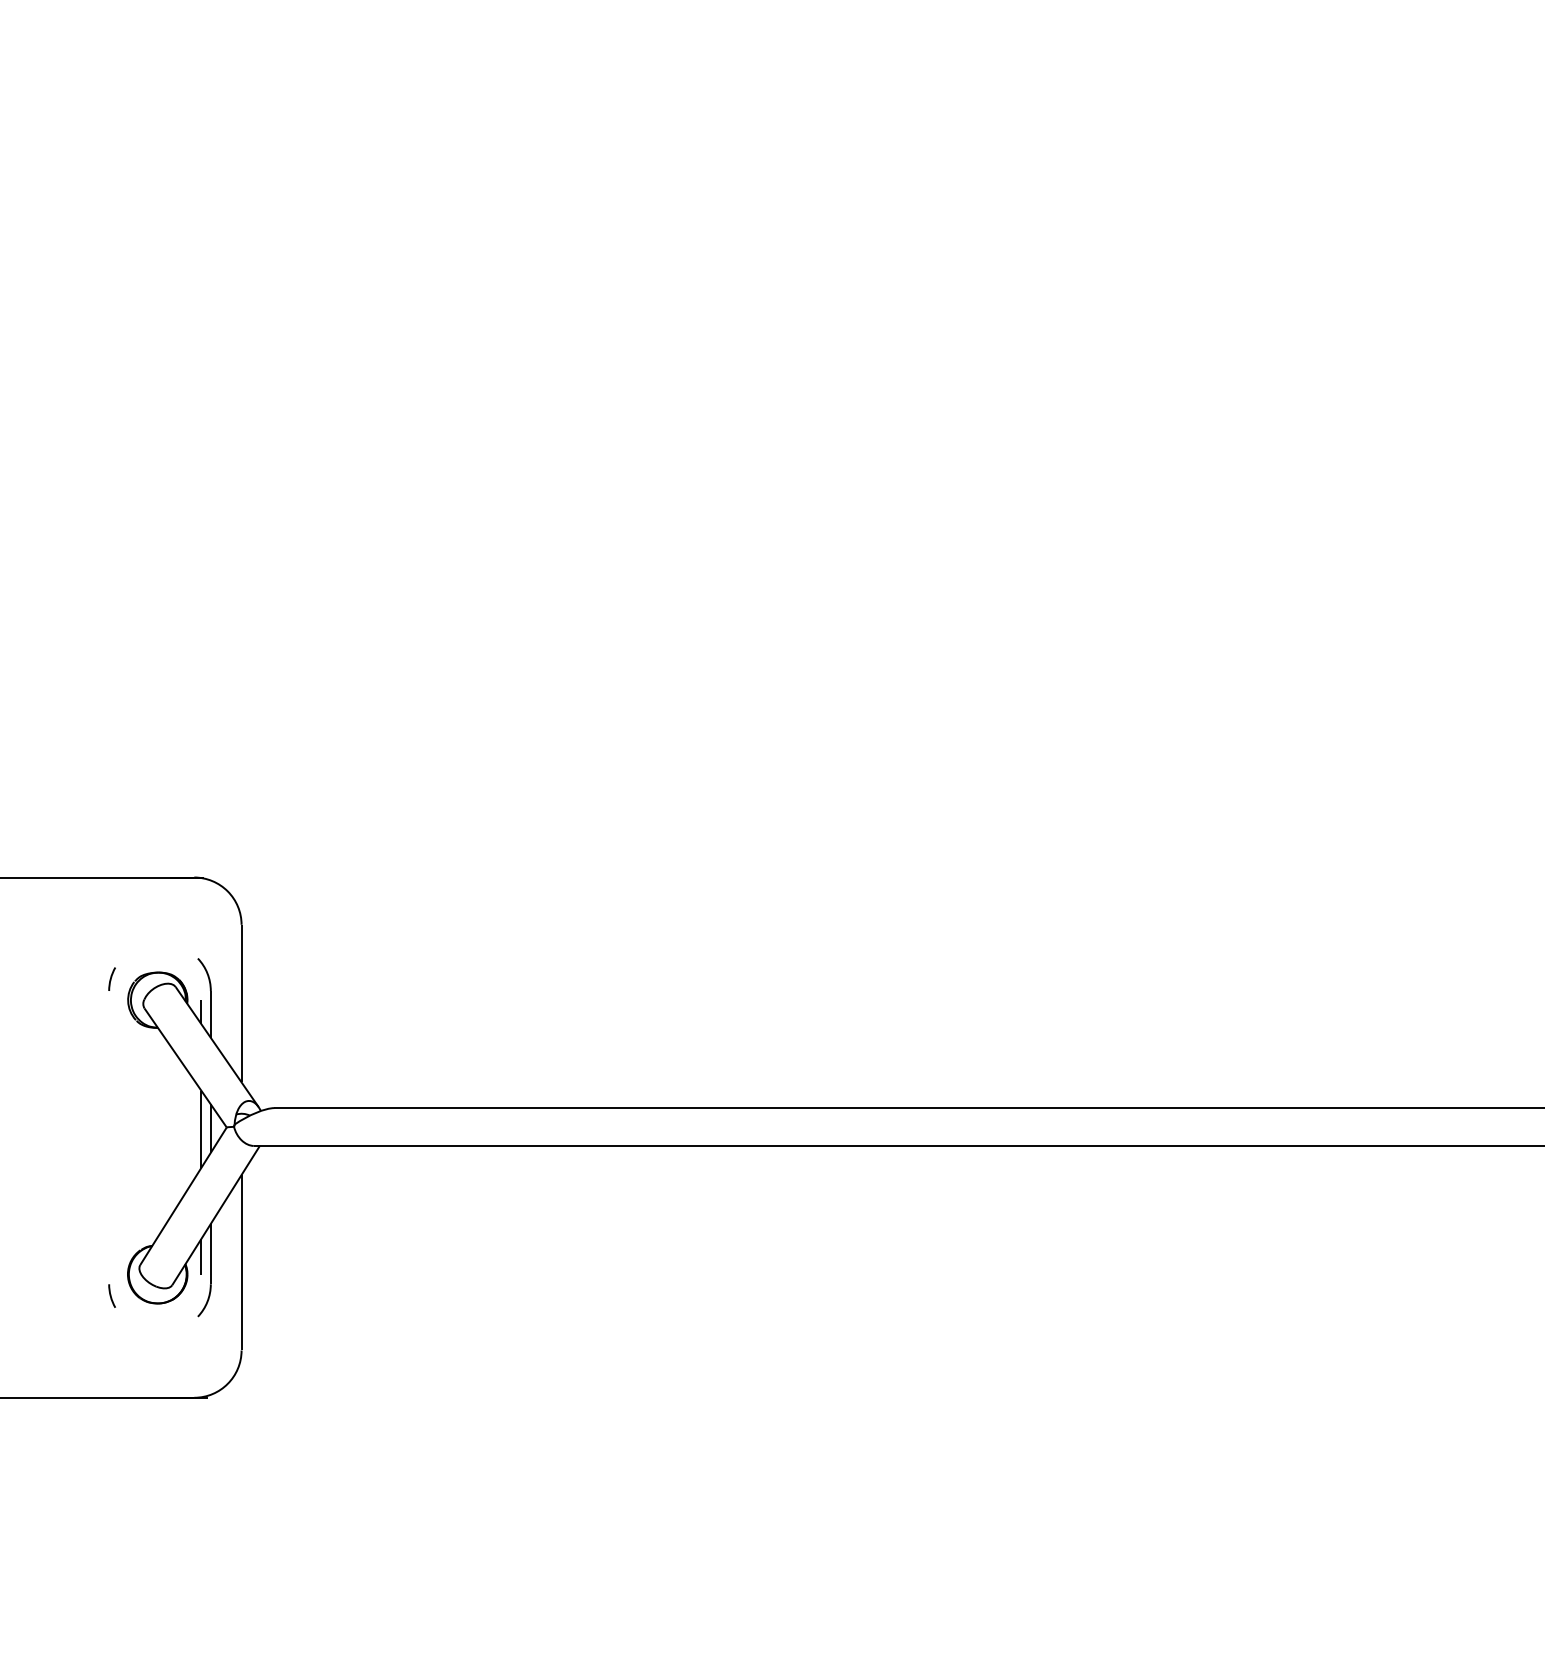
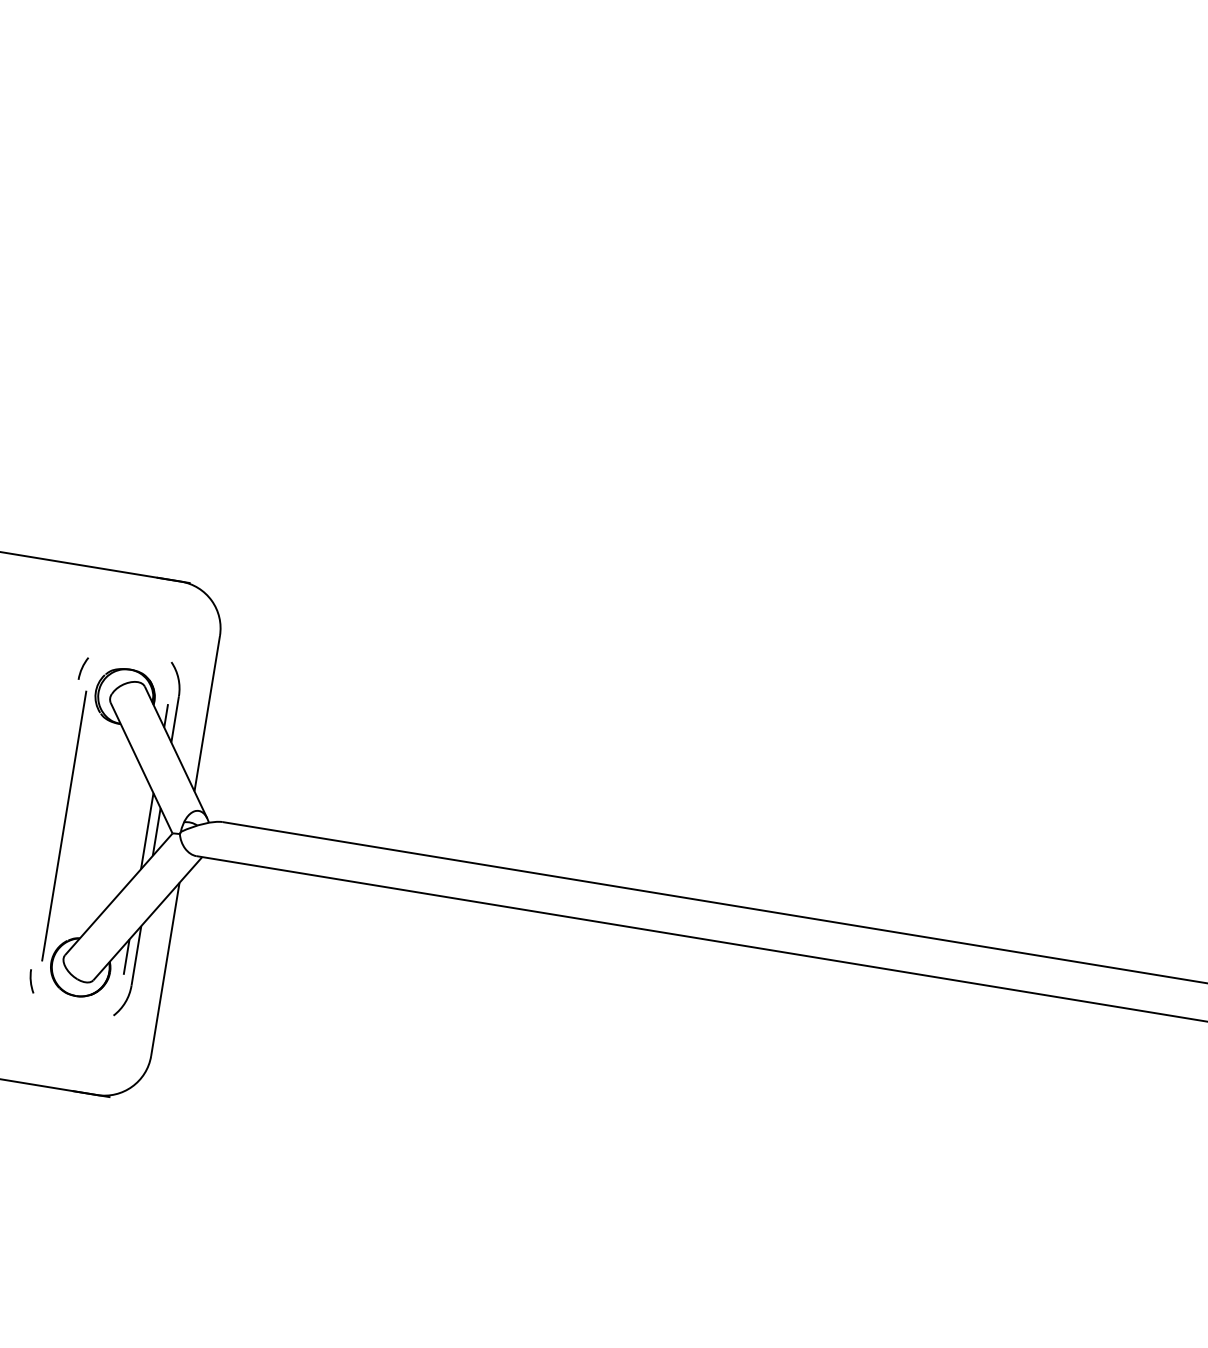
line: (118, 1137) -> (64, 825), added

